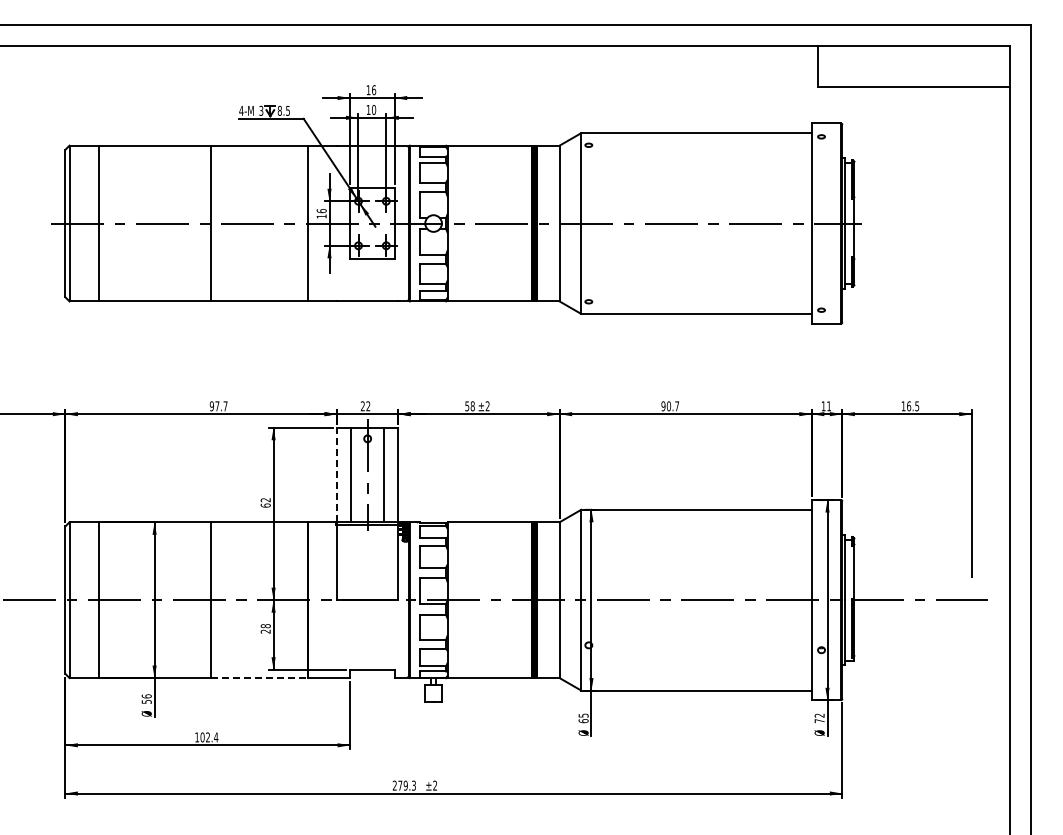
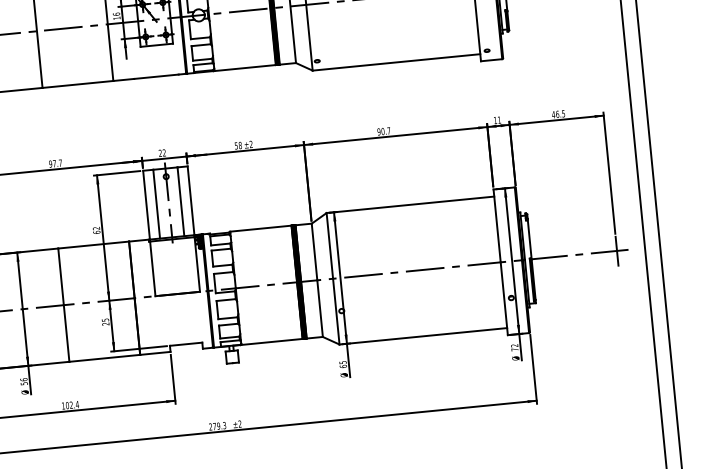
text: (903, 406) -> (553, 114), 16.5 -> 46.5
line: (337, 474) -> (146, 204), dashed -> solid
line: (971, 600) -> (616, 251), added
text: (265, 626) -> (105, 320), 28 -> 25
line: (259, 678) -> (104, 358), dashed -> solid

